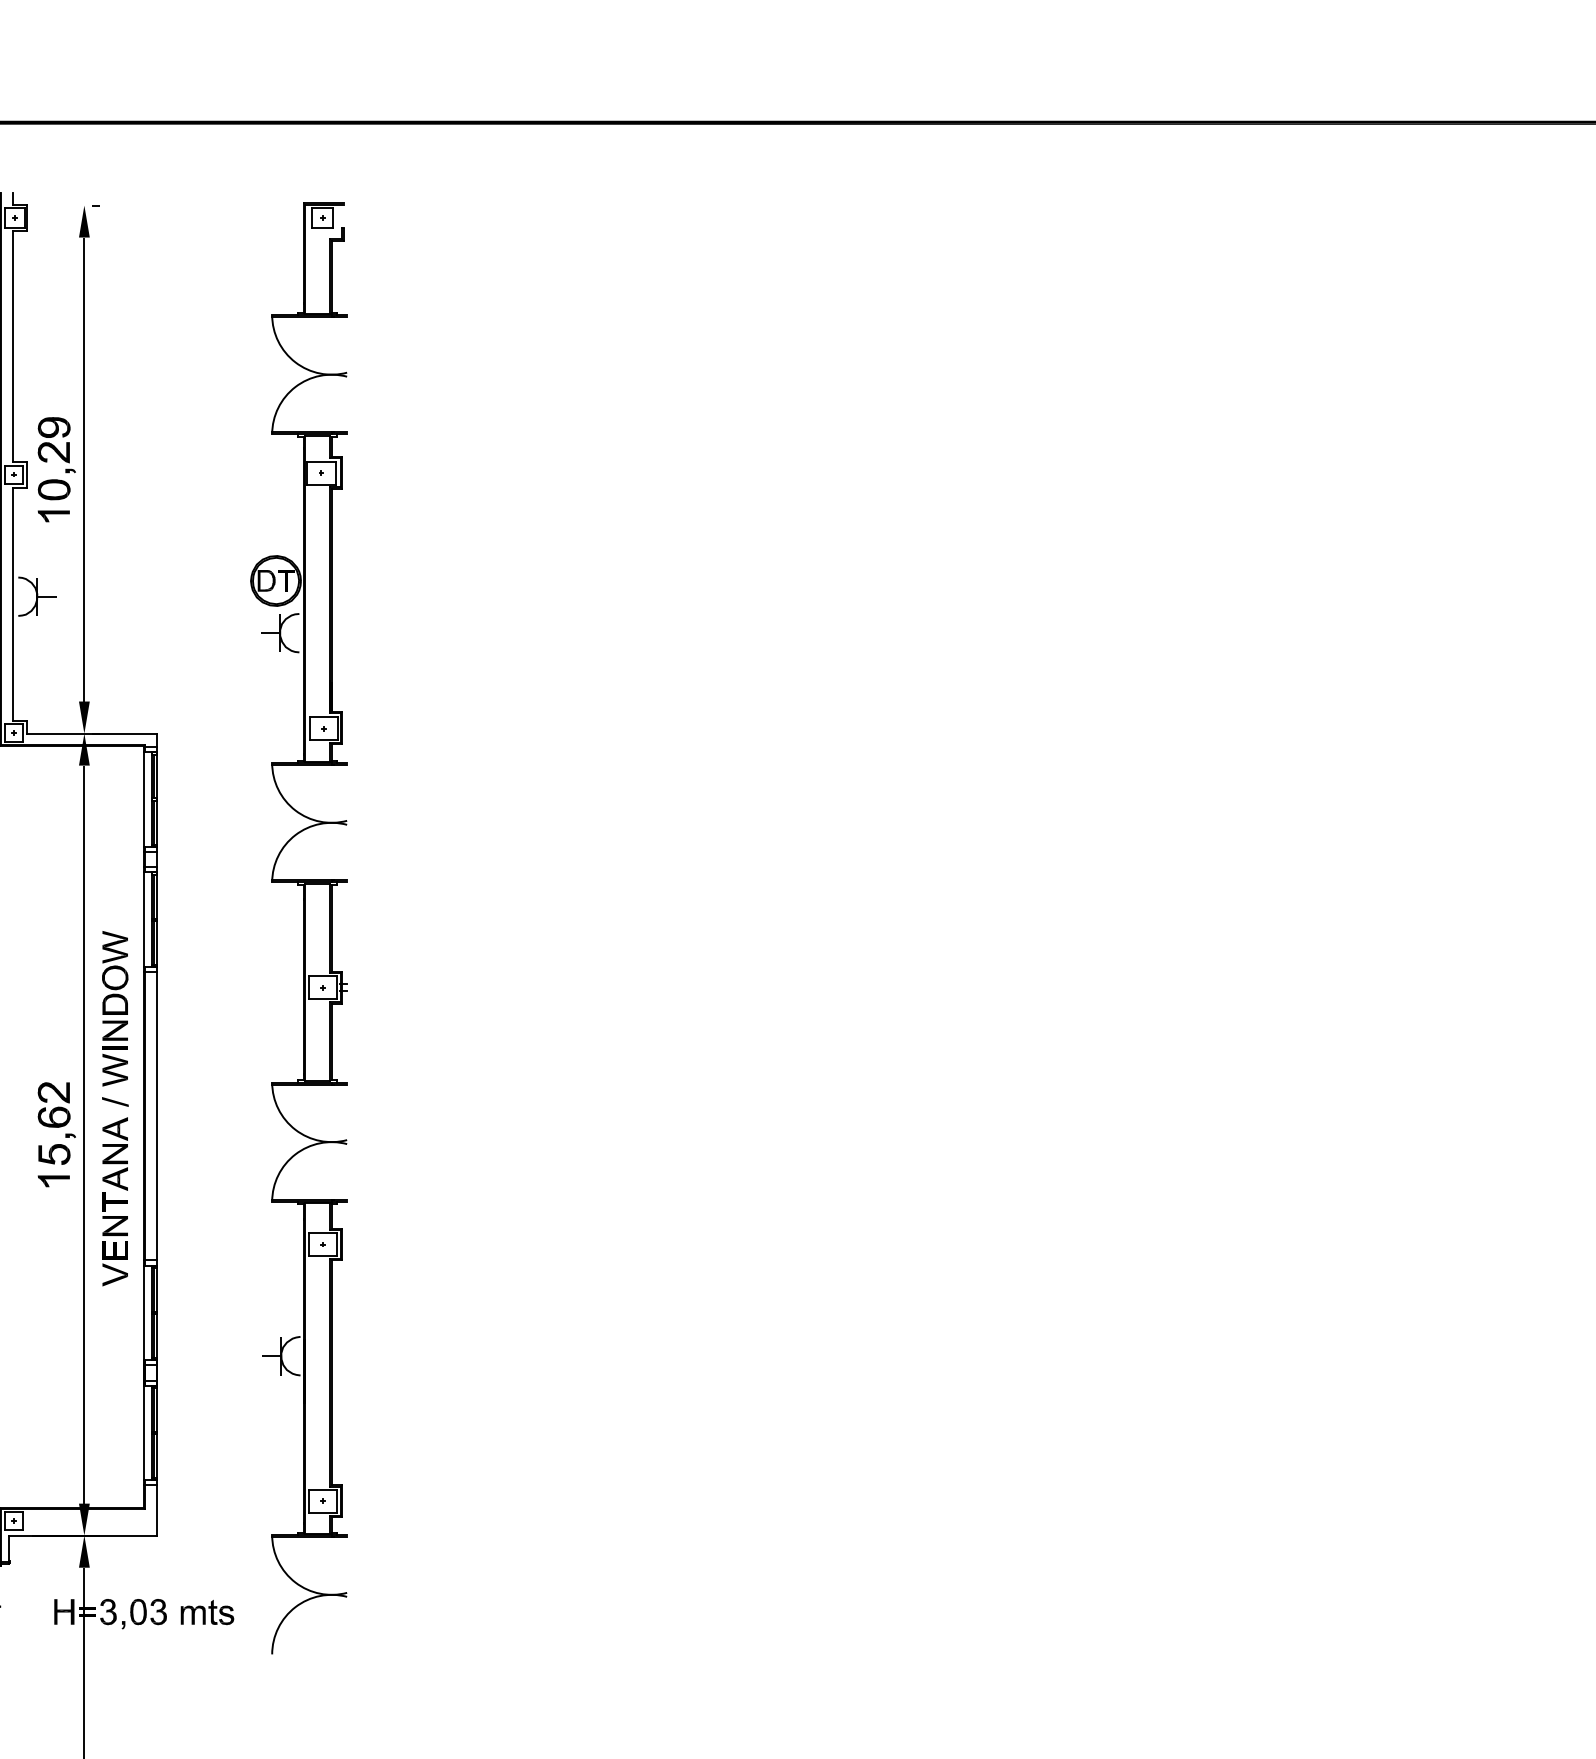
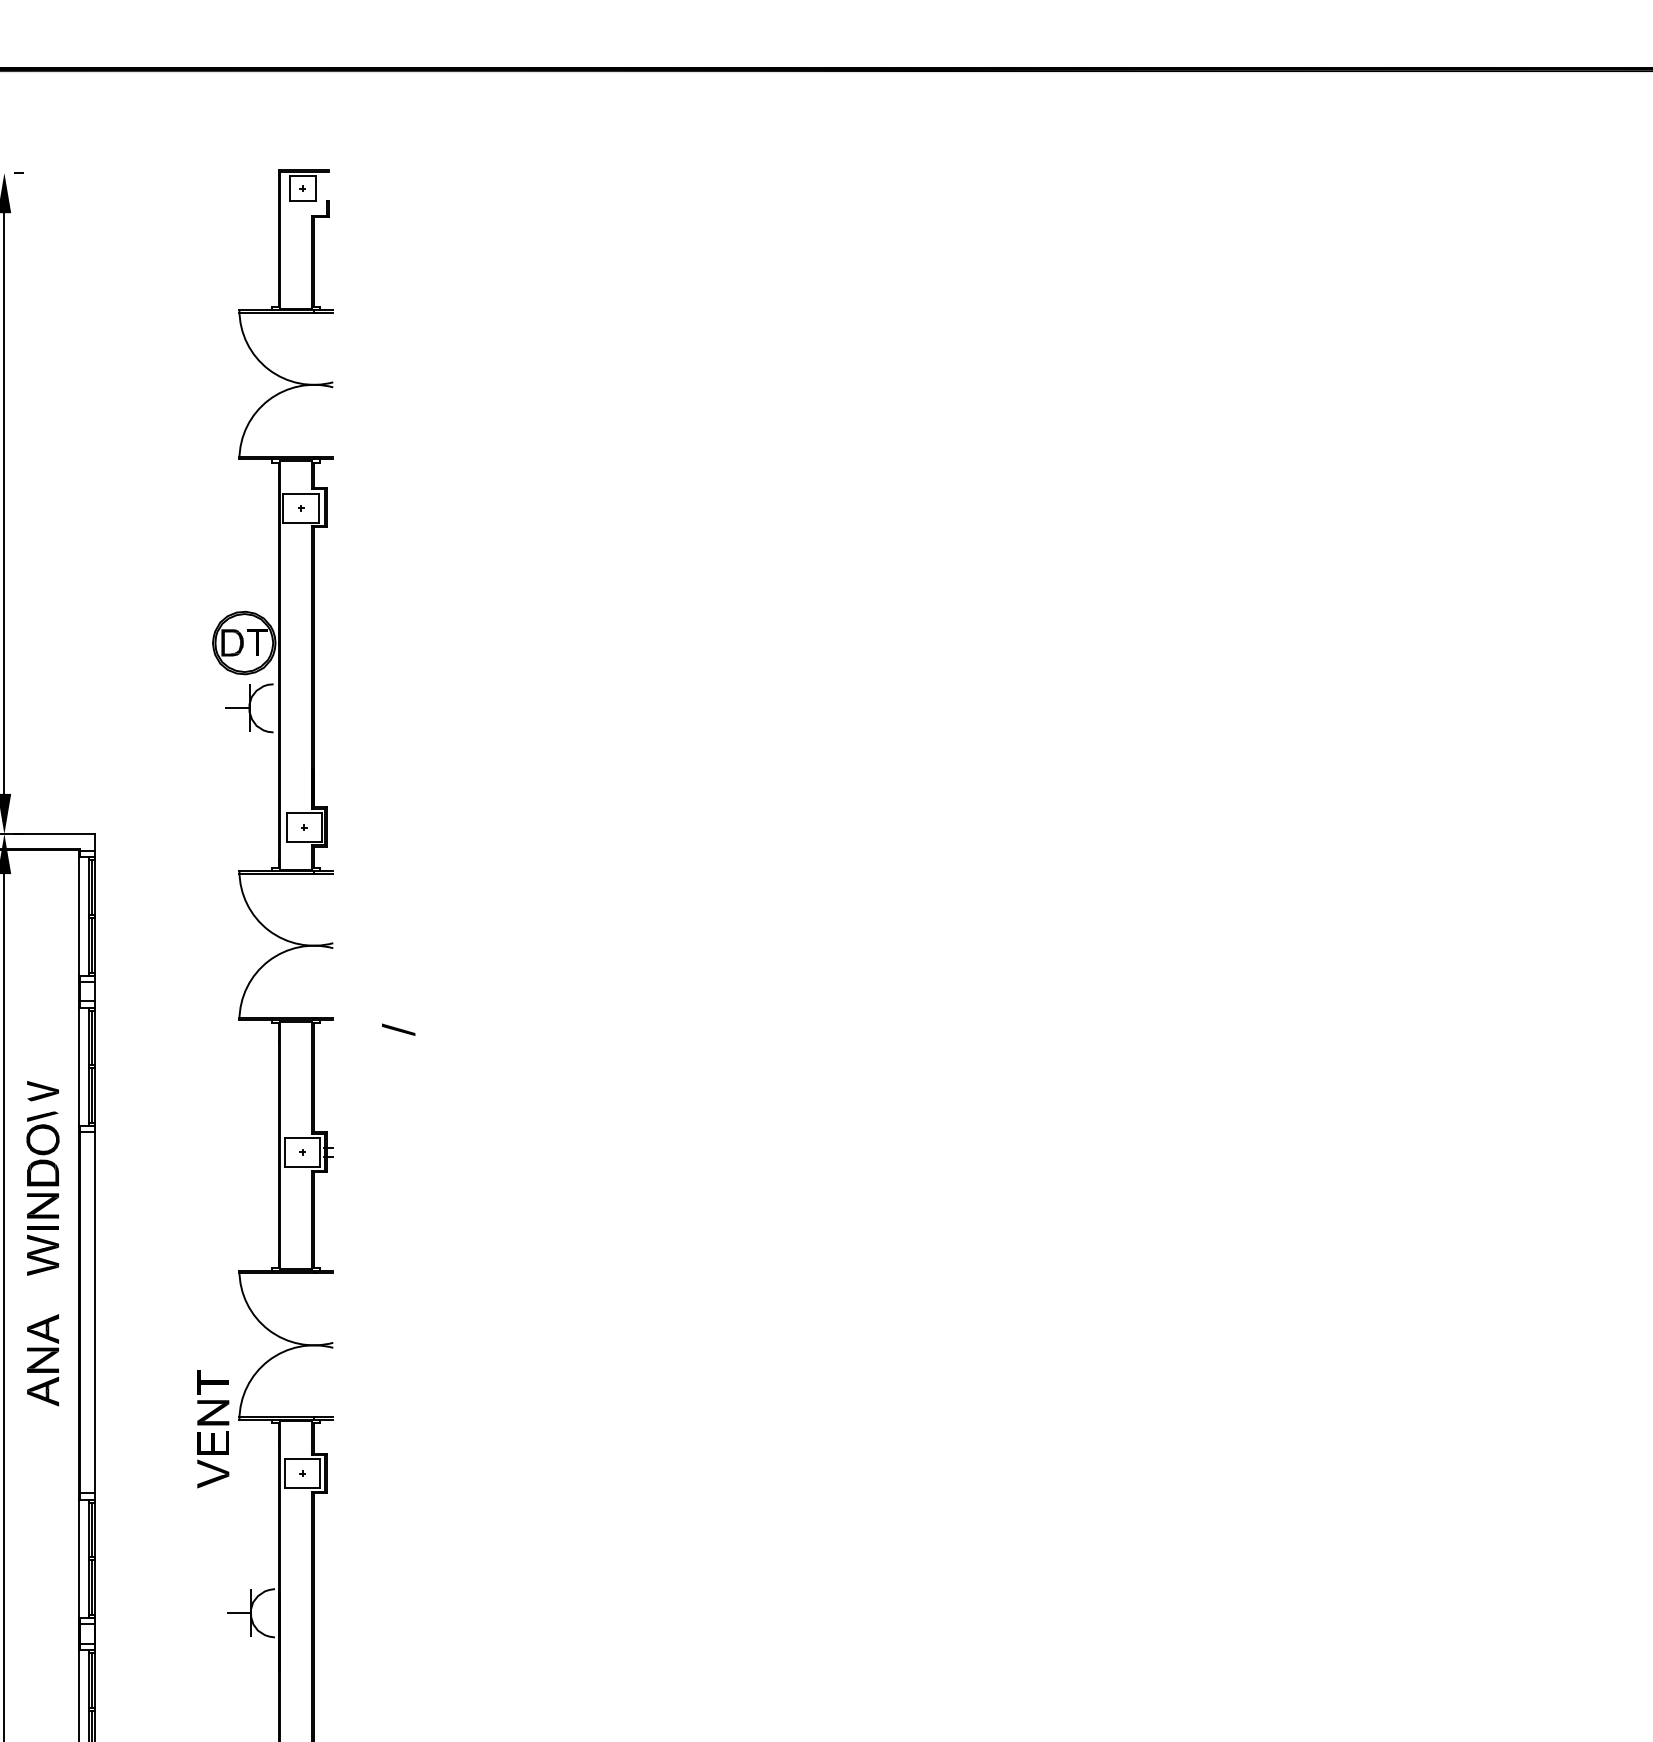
fill: (115, 950) -> (43, 1105), removed
line: (115, 1101) -> (398, 1029), moved
part: (114, 1239) -> (212, 1429), moved

